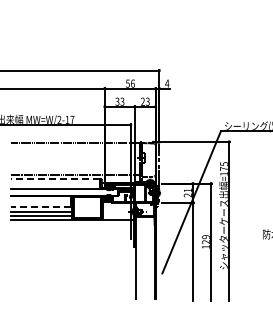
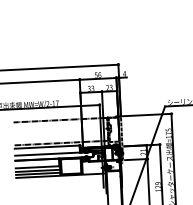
line: (55, 179) -> (47, 147), dashed -> solid
line: (40, 206) -> (37, 167), dashed -> solid

